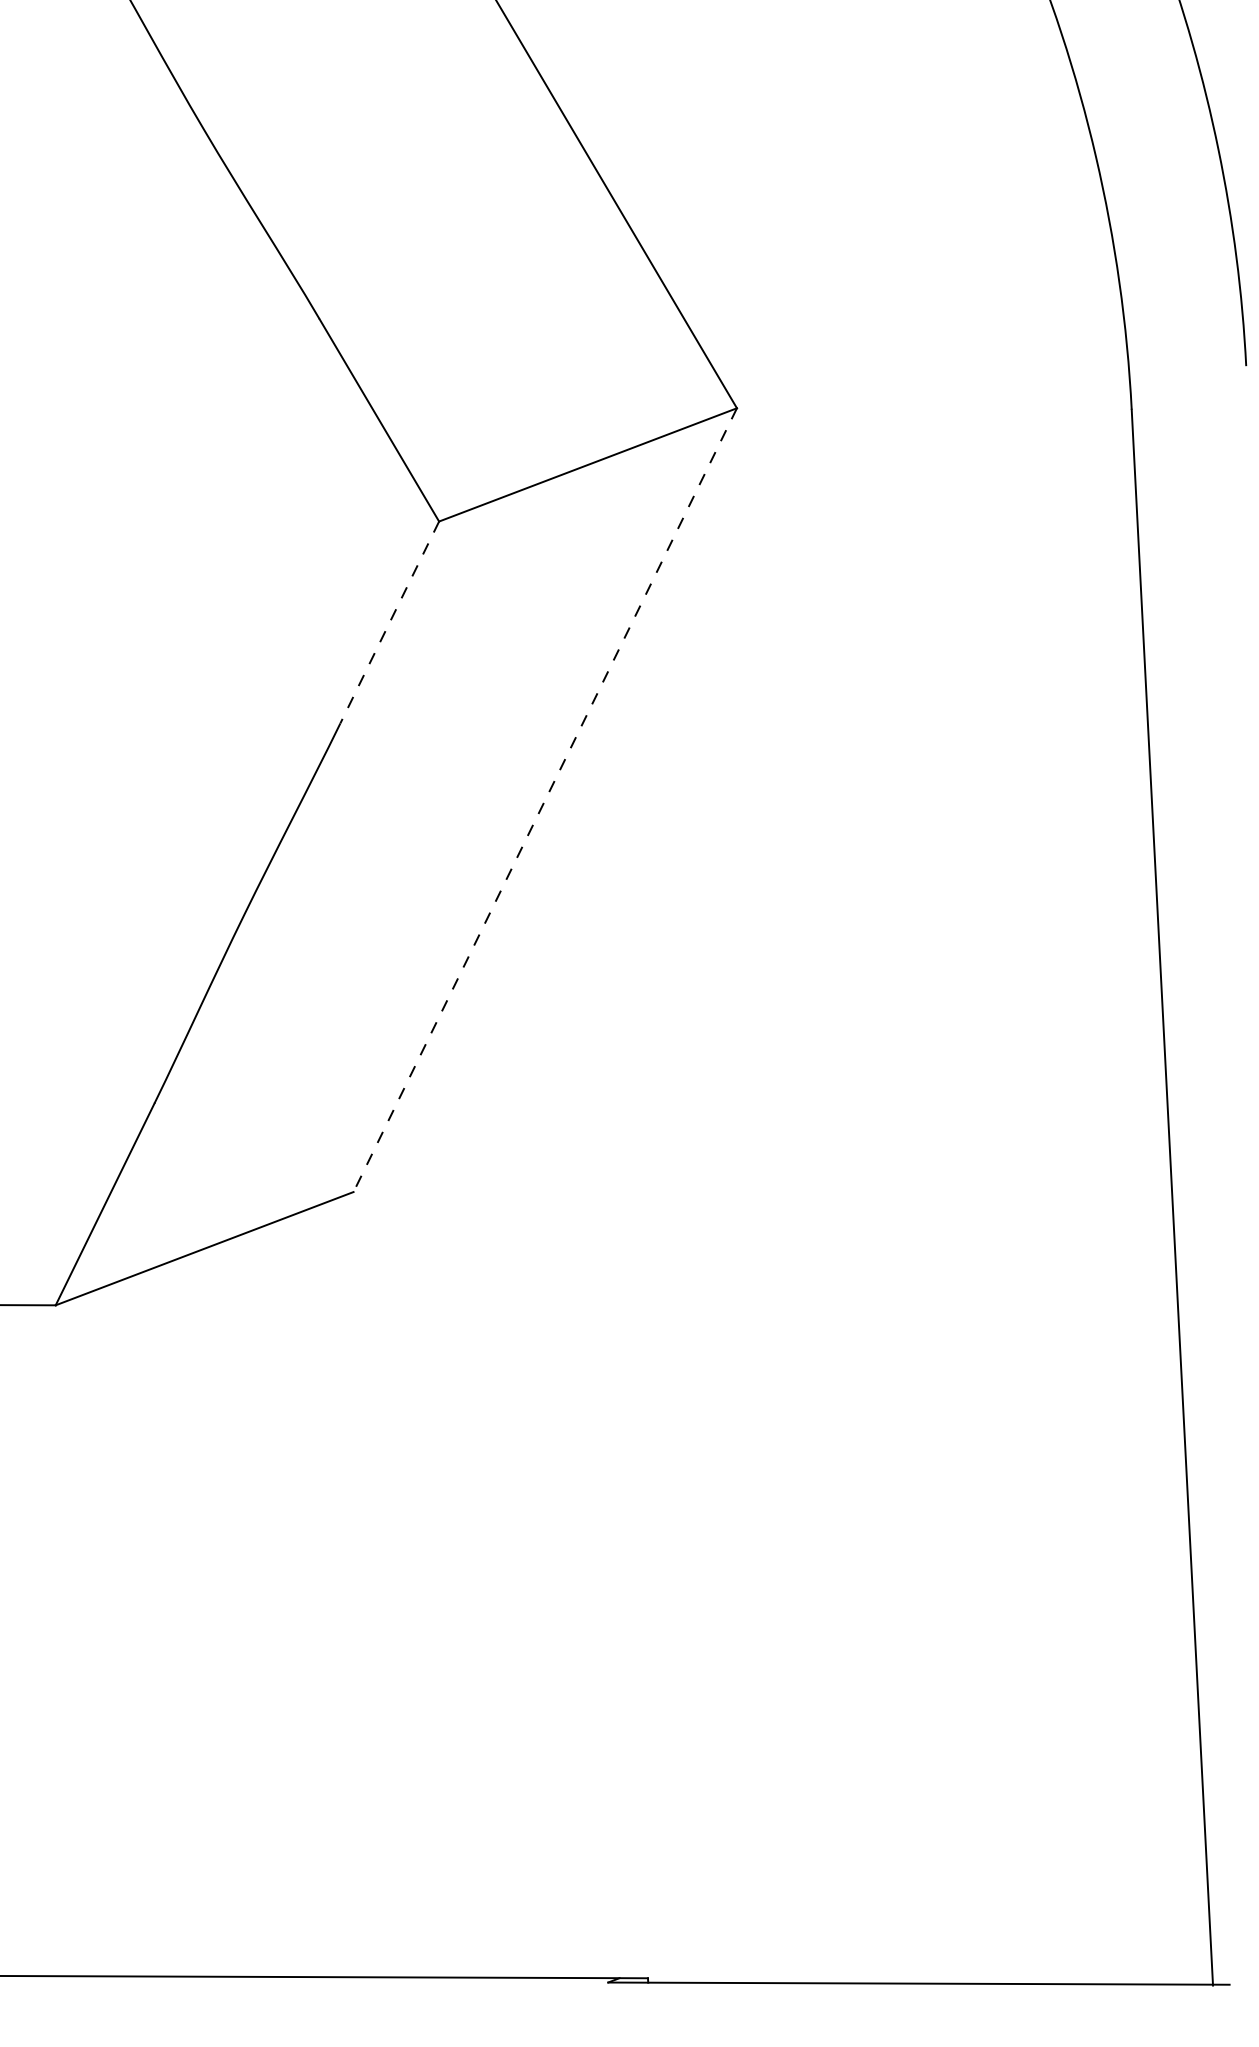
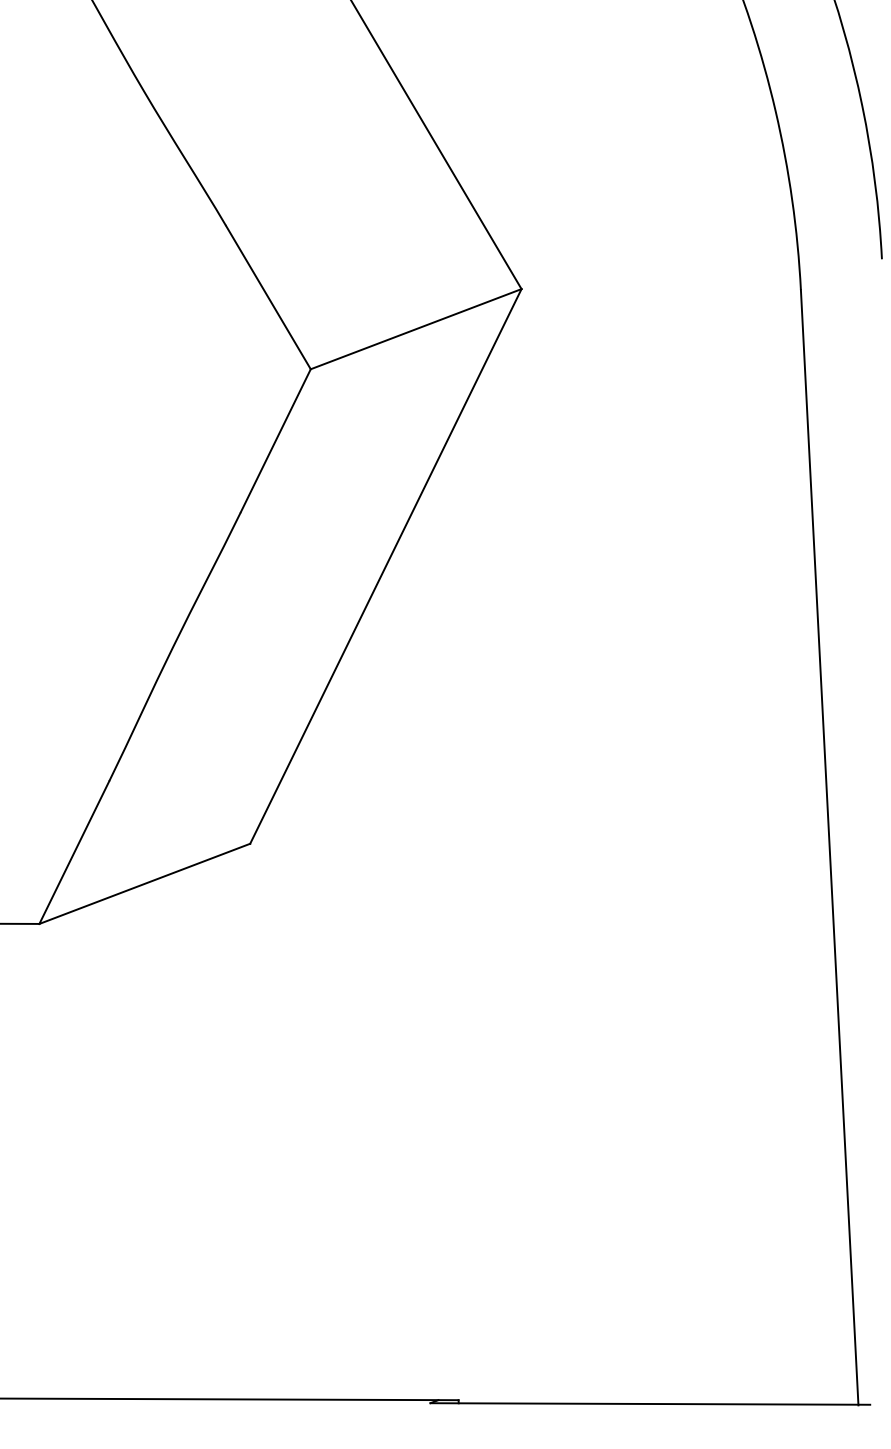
line: (389, 622) -> (275, 440), dashed -> solid
line: (545, 800) -> (386, 566), dashed -> solid

